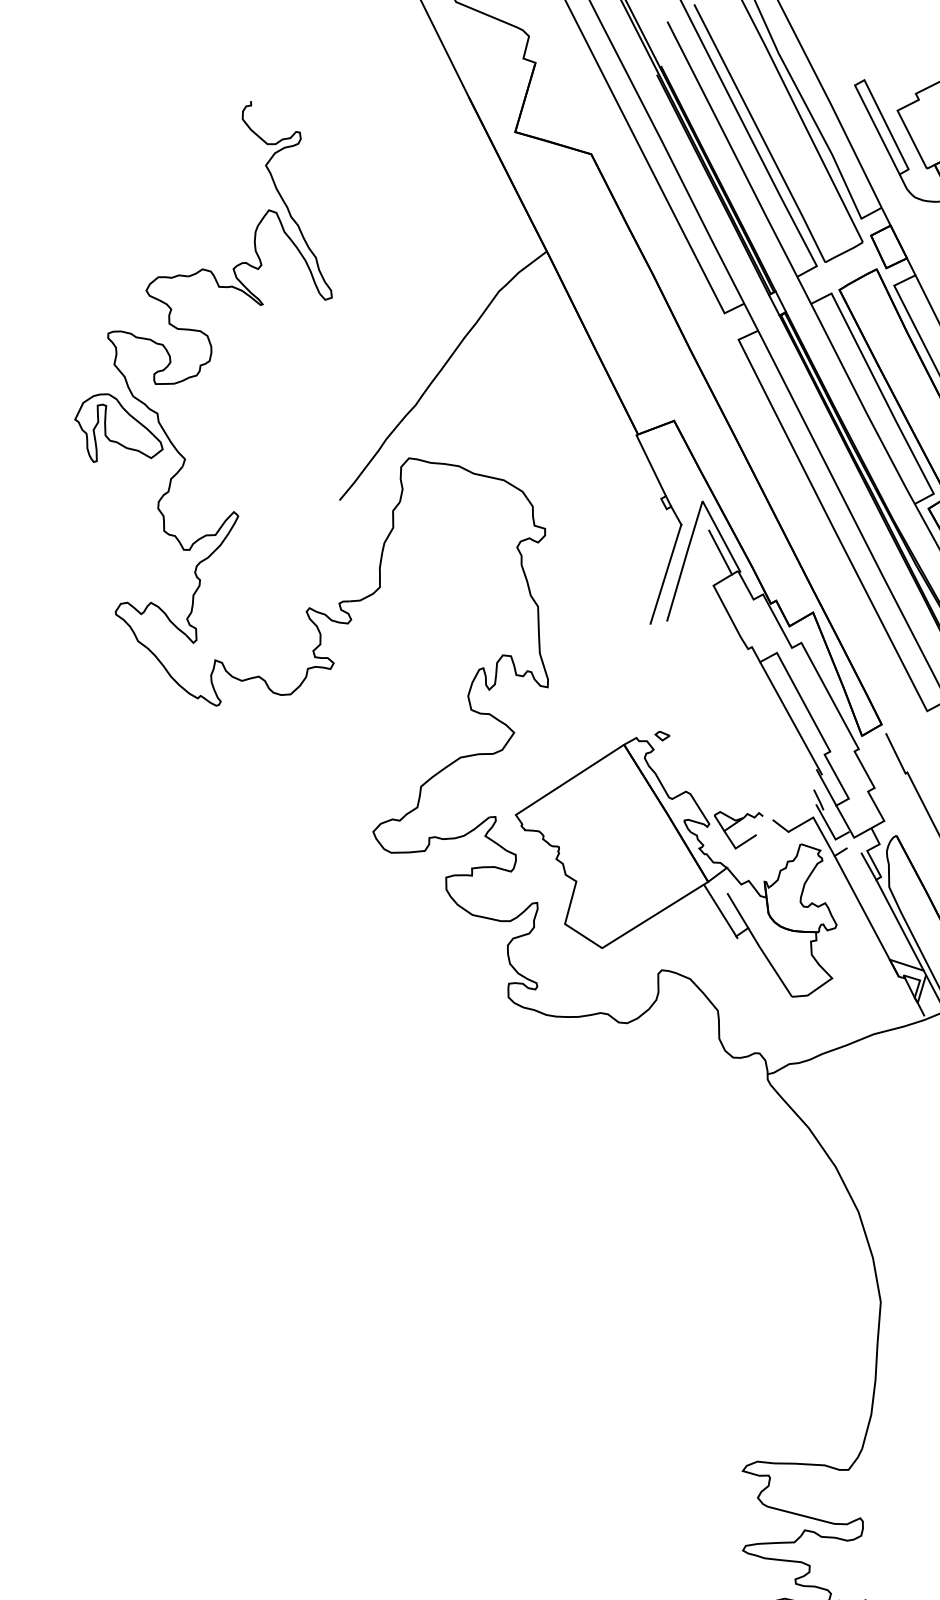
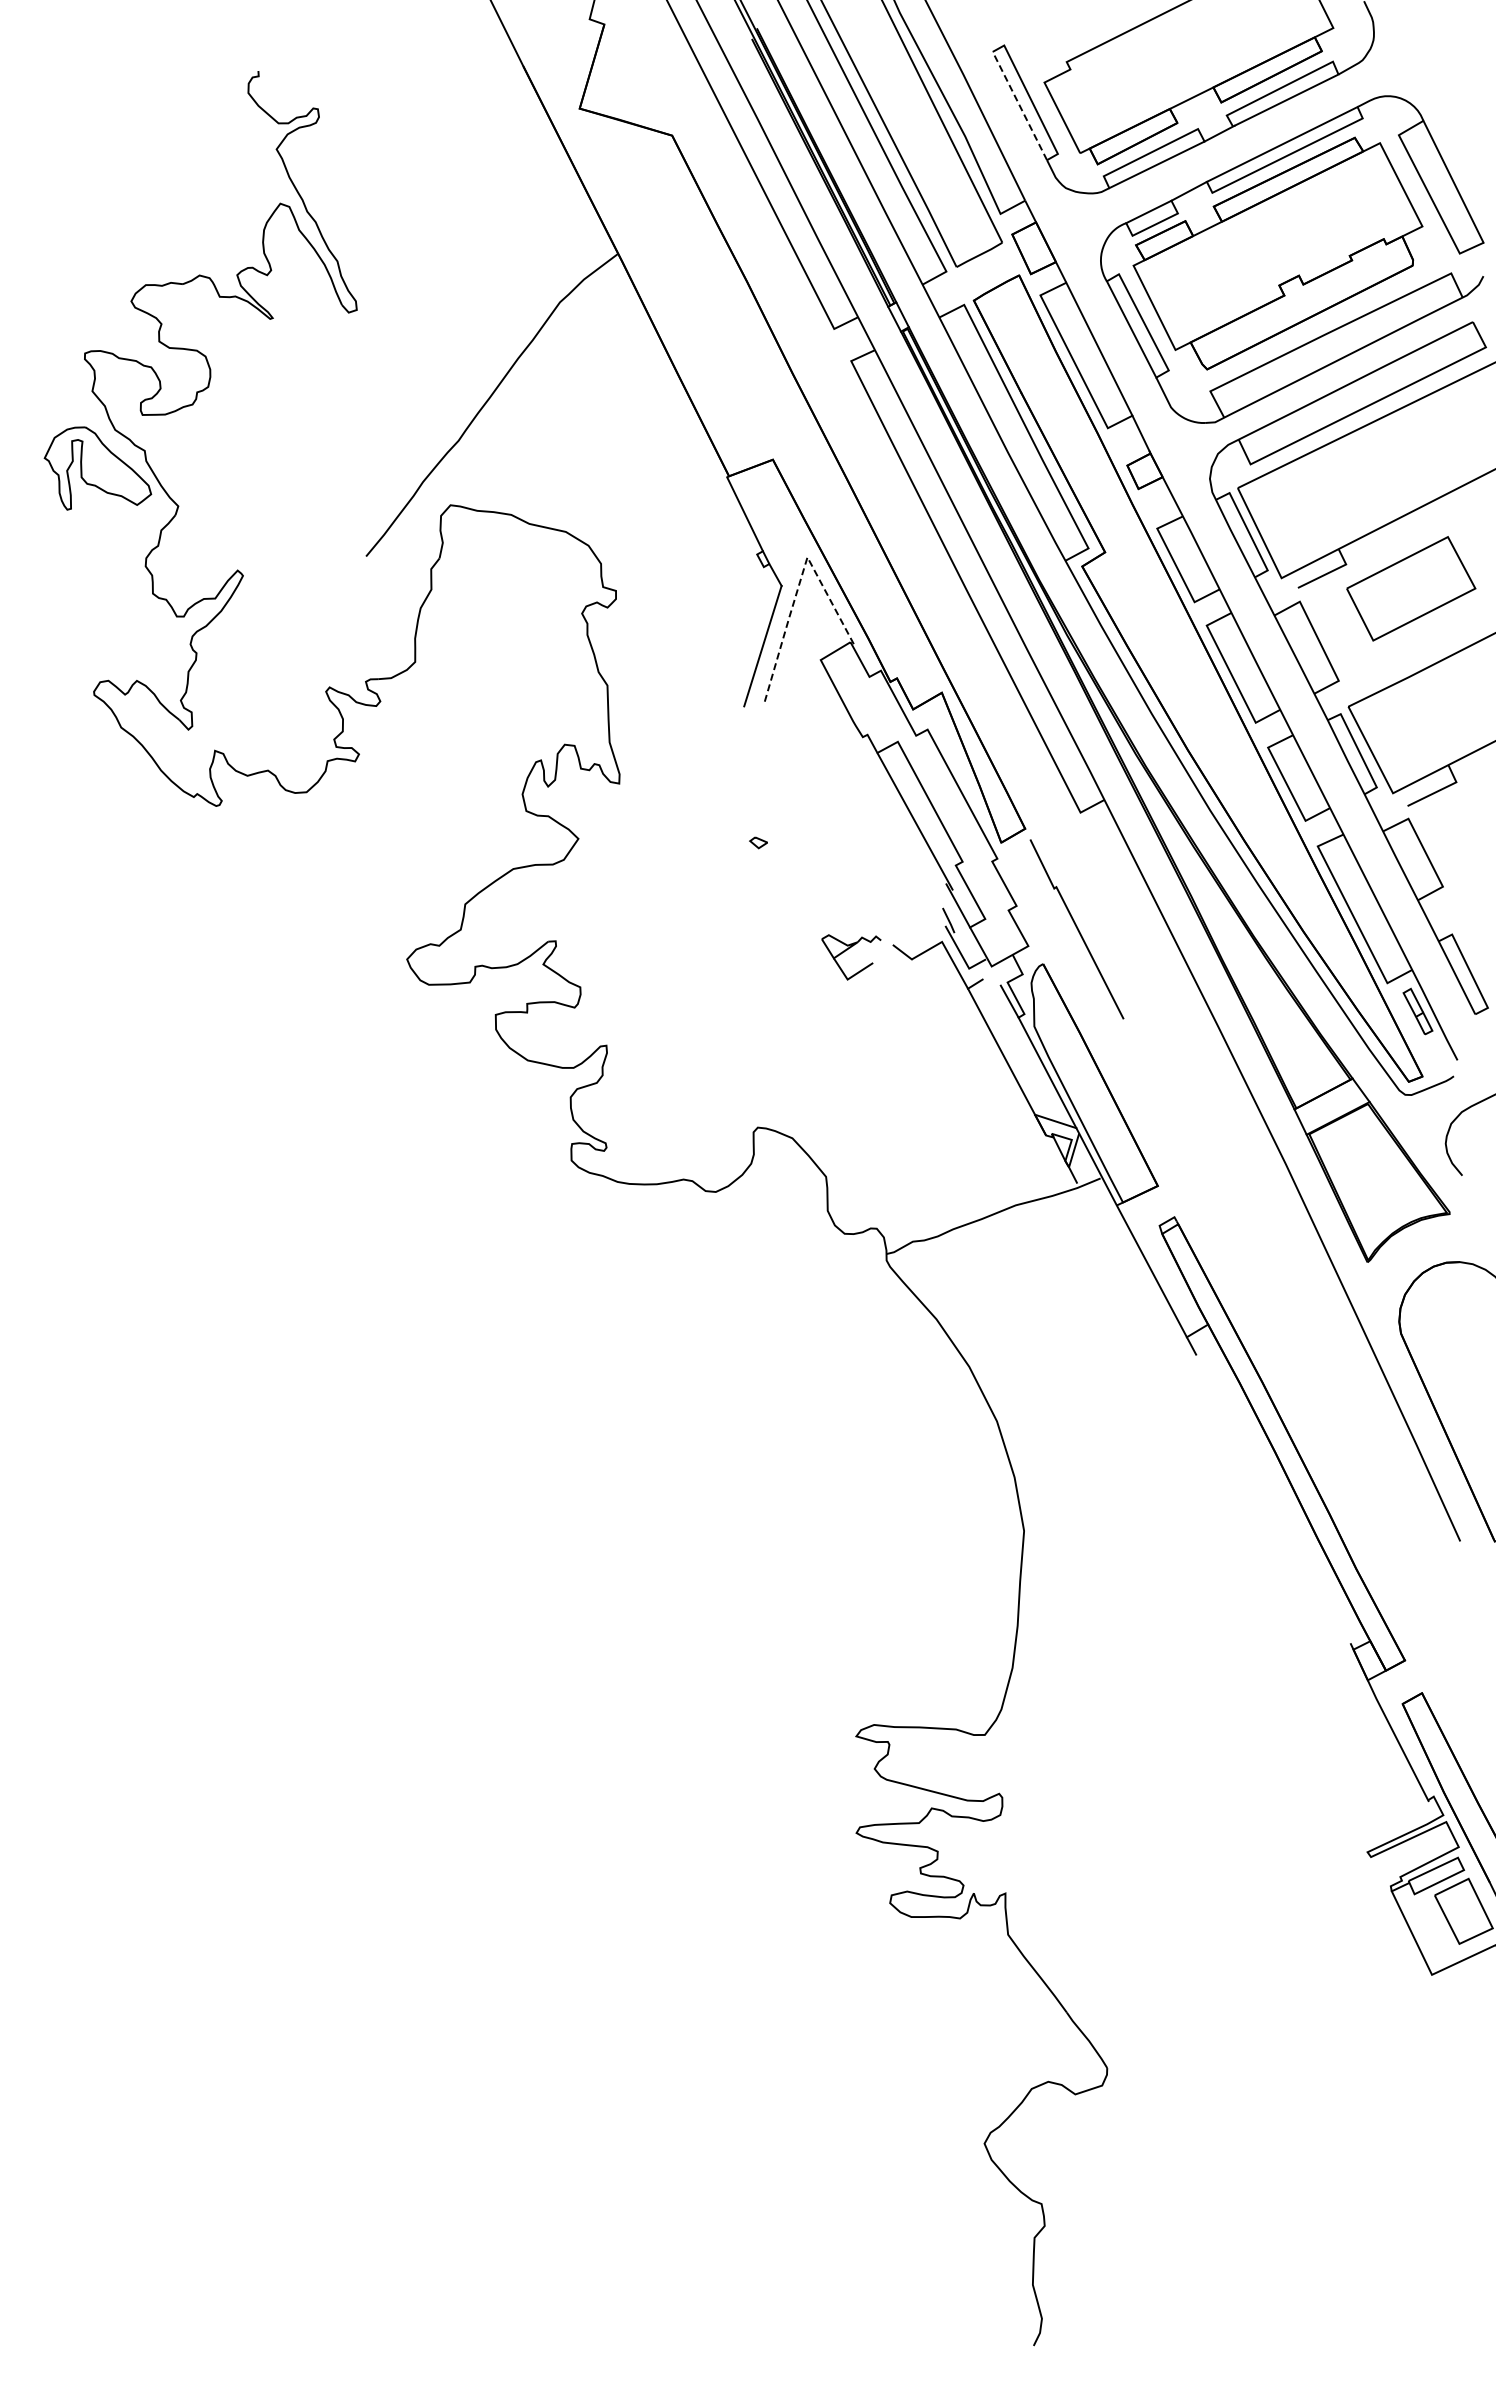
line: (877, 130) -> (1019, 106), solid -> dashed
line: (696, 522) -> (799, 583), solid -> dashed
line: (720, 552) -> (829, 619), removed
part: (676, 867) -> (775, 1002), removed

